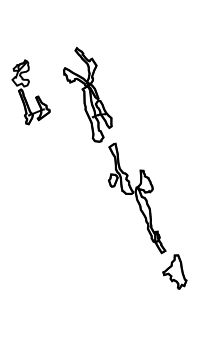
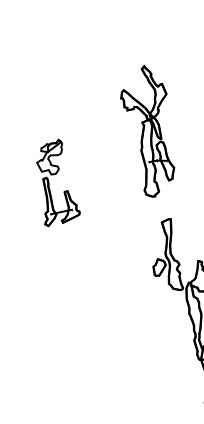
part: (24, 93) -> (50, 183), moved
part: (87, 94) -> (147, 130), moved

